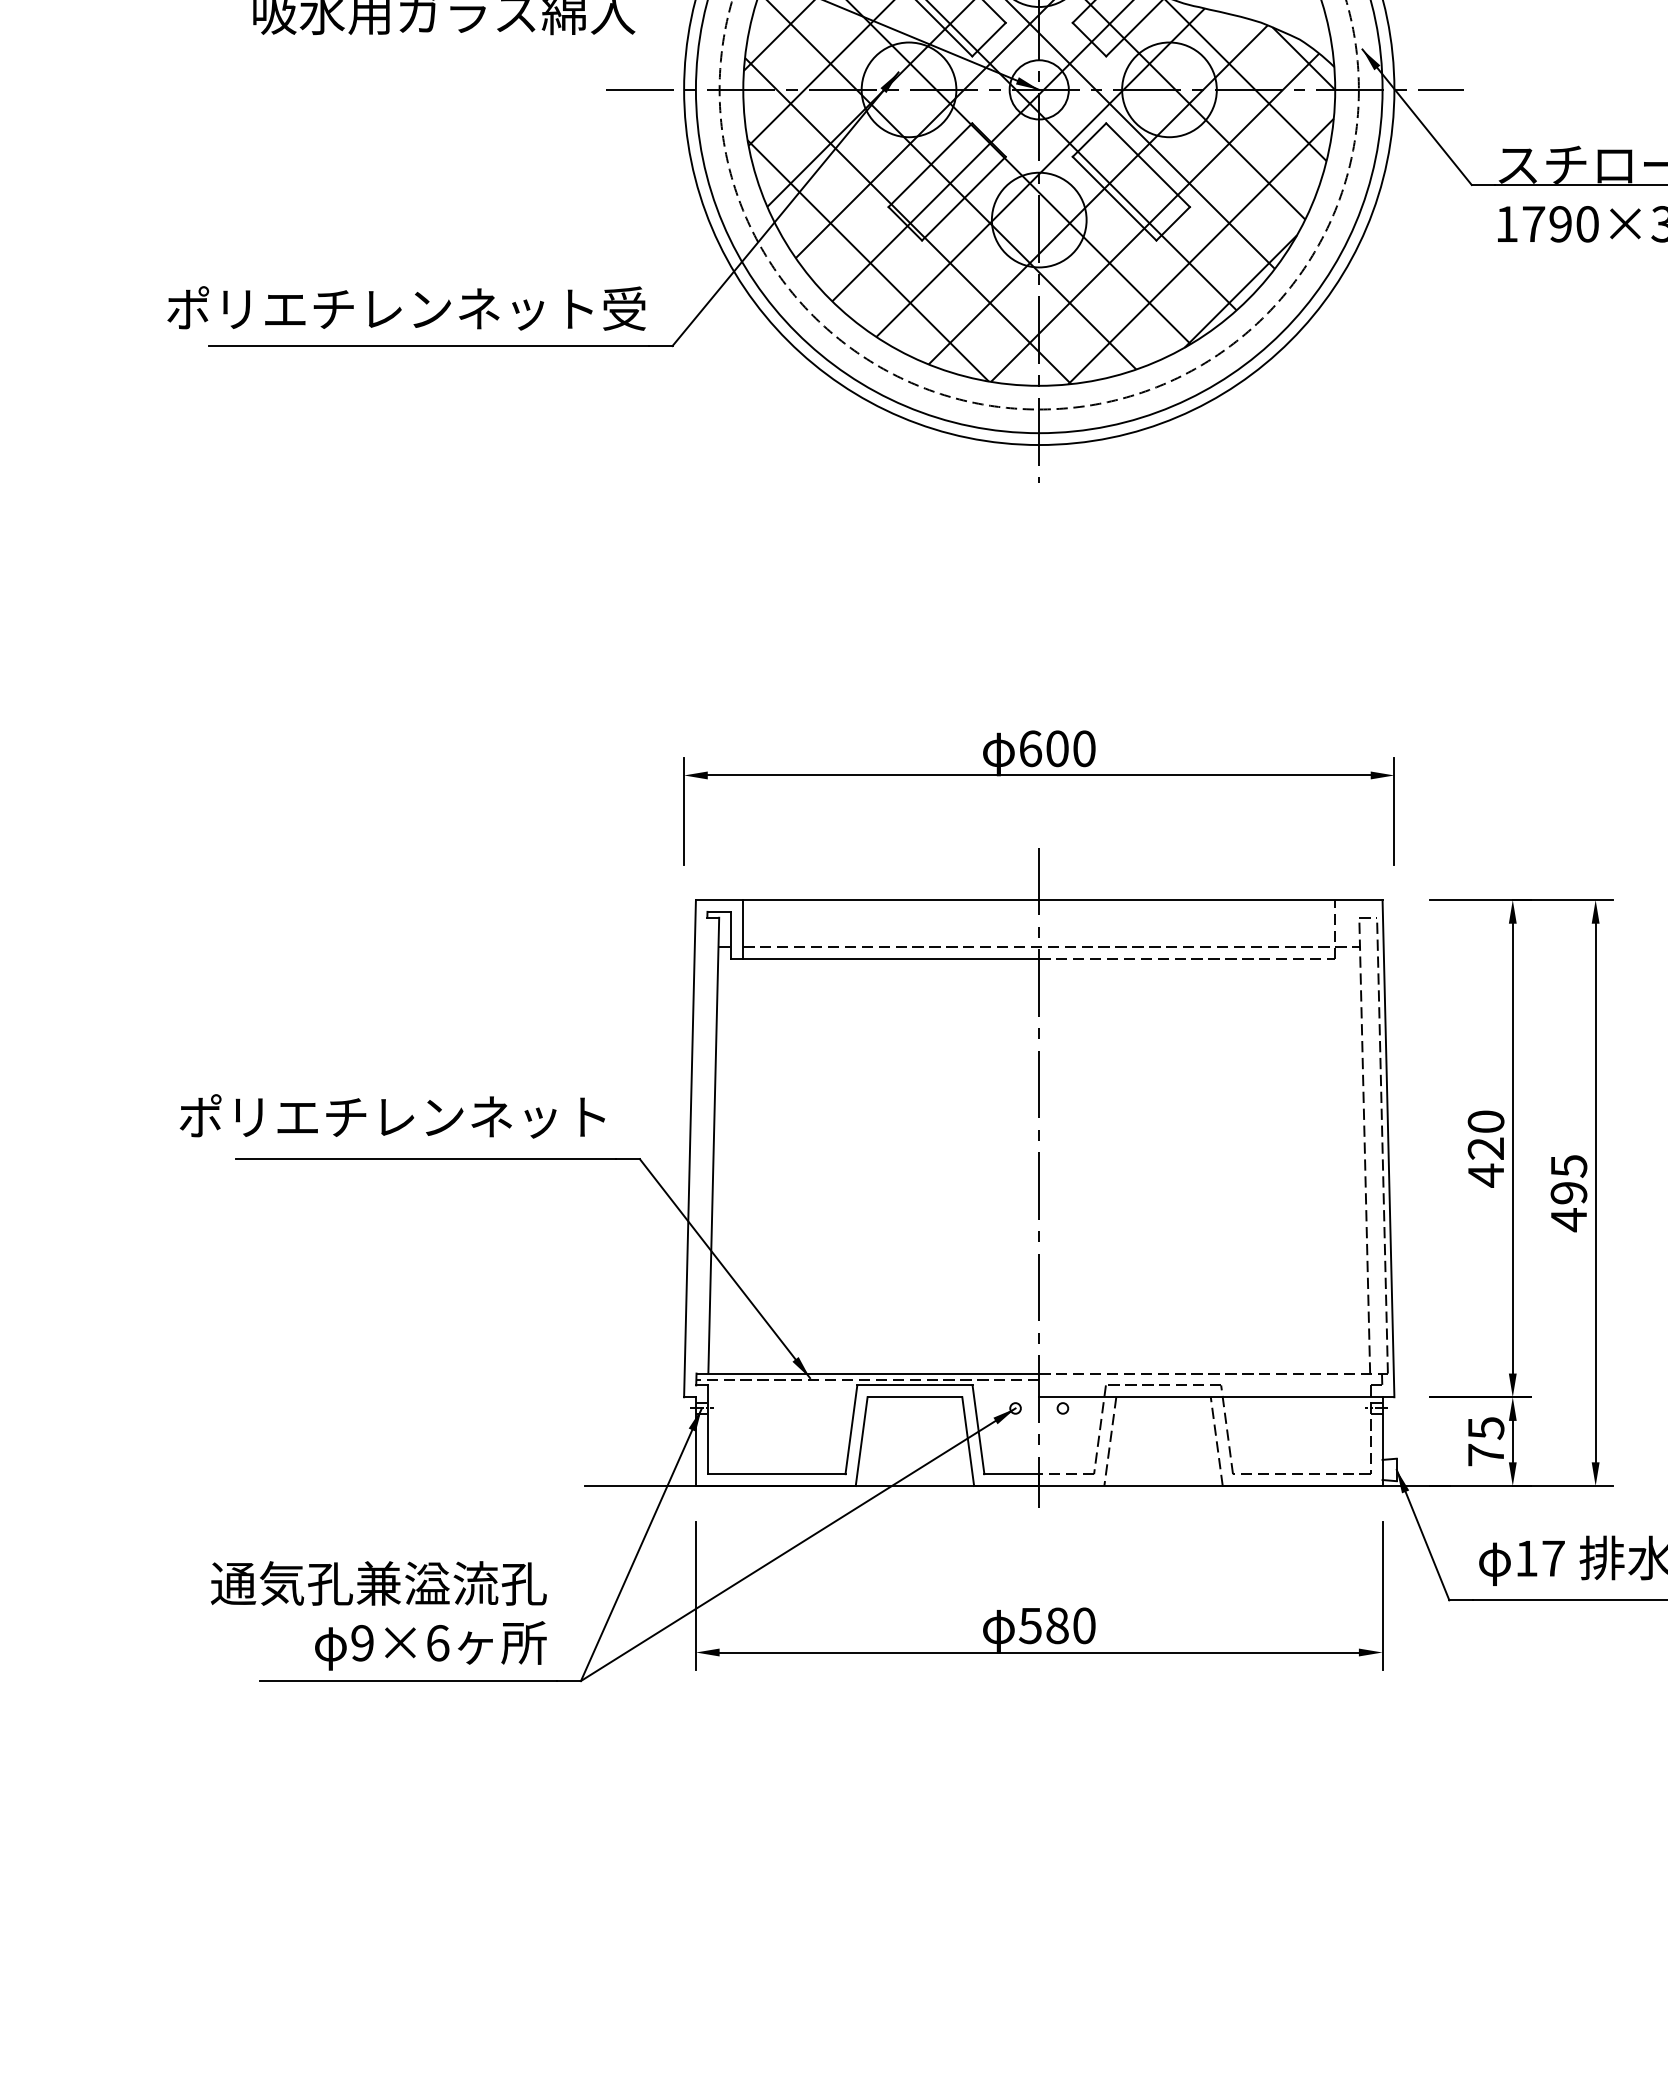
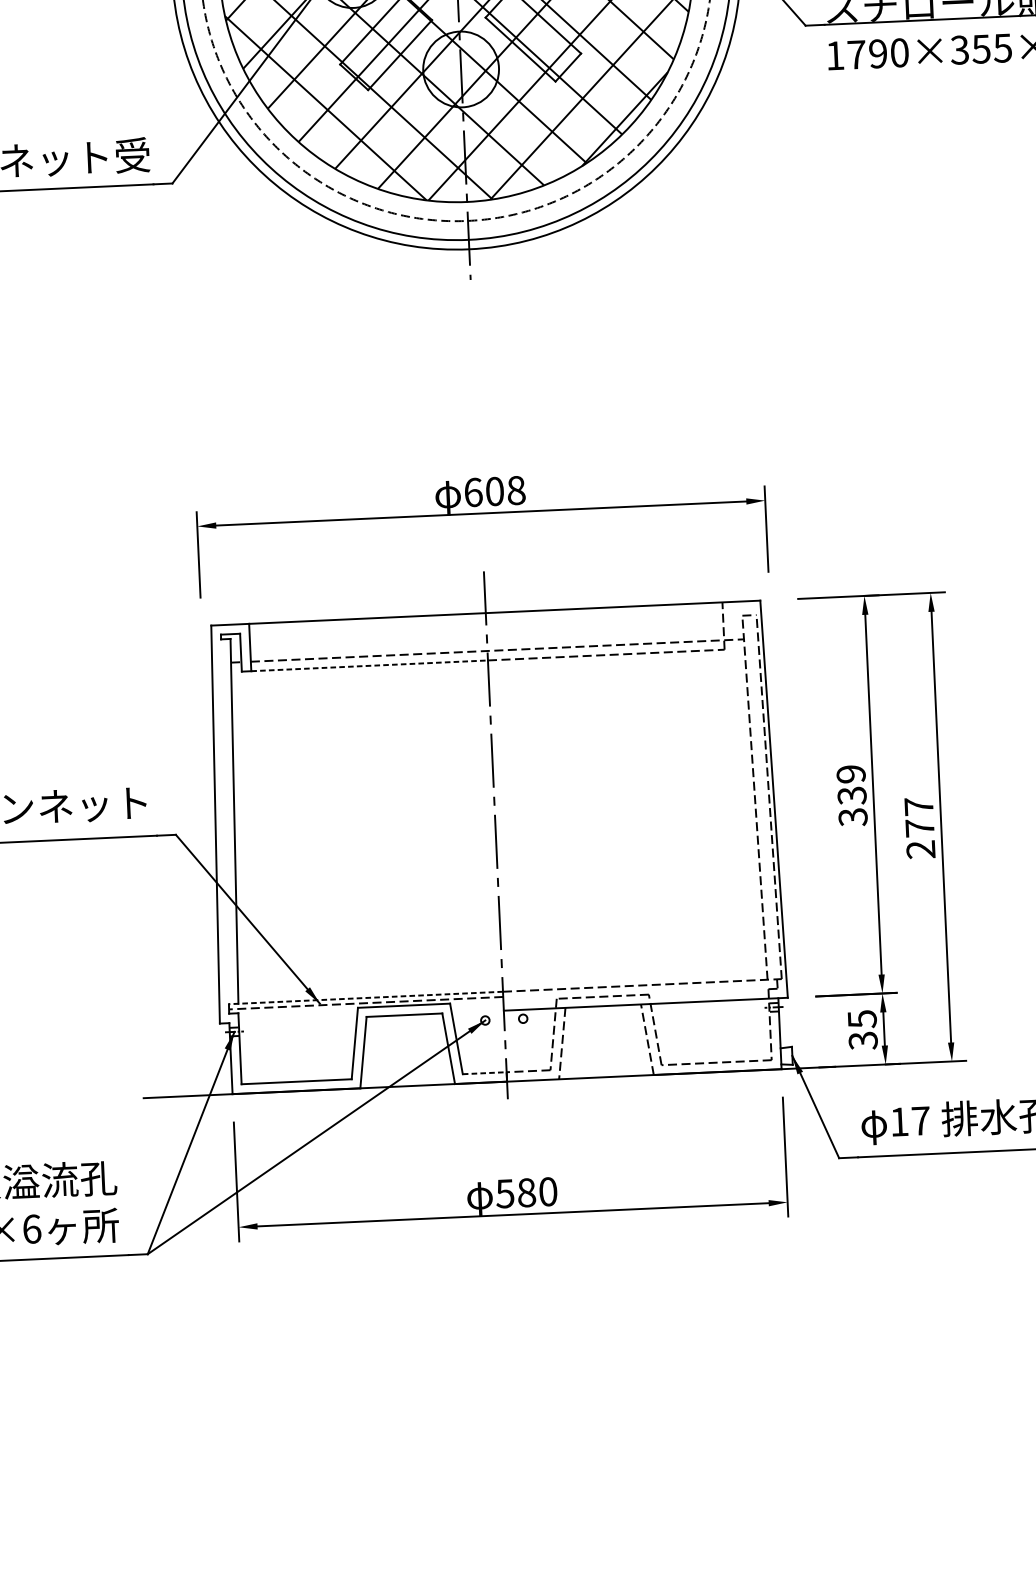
text: (1084, 748) -> (516, 490), 600 -> 608
line: (891, 959) -> (369, 666), solid -> dashed
text: (1485, 1148) -> (851, 795), 420 -> 339
text: (1568, 1193) -> (919, 828), 495 -> 277
line: (867, 1373) -> (365, 997), solid -> dashed
text: (1485, 1455) -> (862, 1041), 75 -> 35
line: (1012, 1474) -> (485, 1073), solid -> dashed

